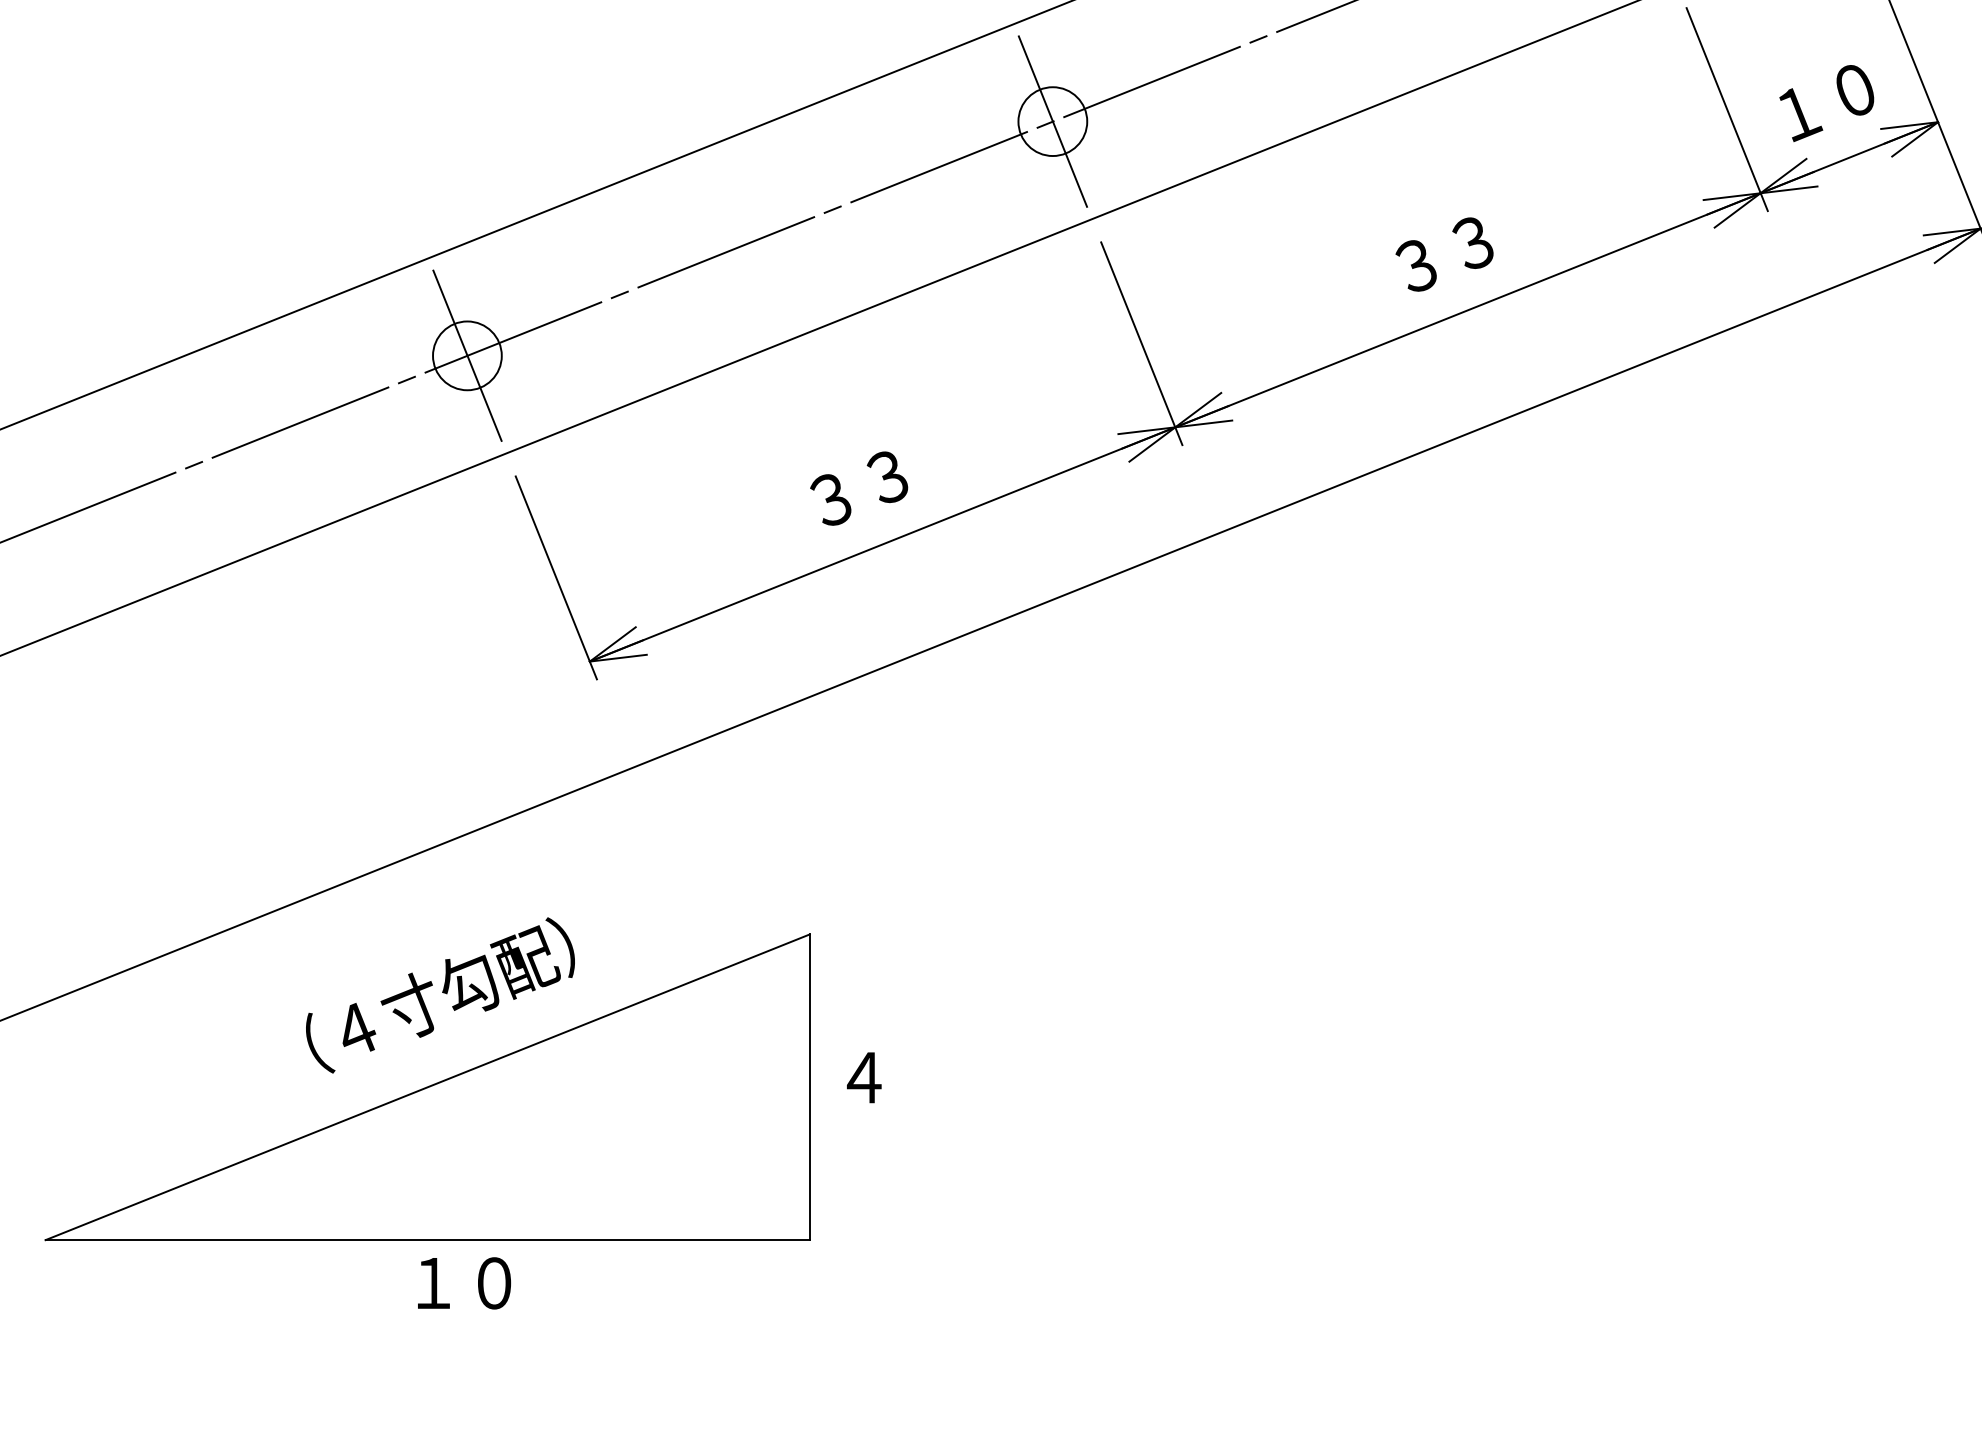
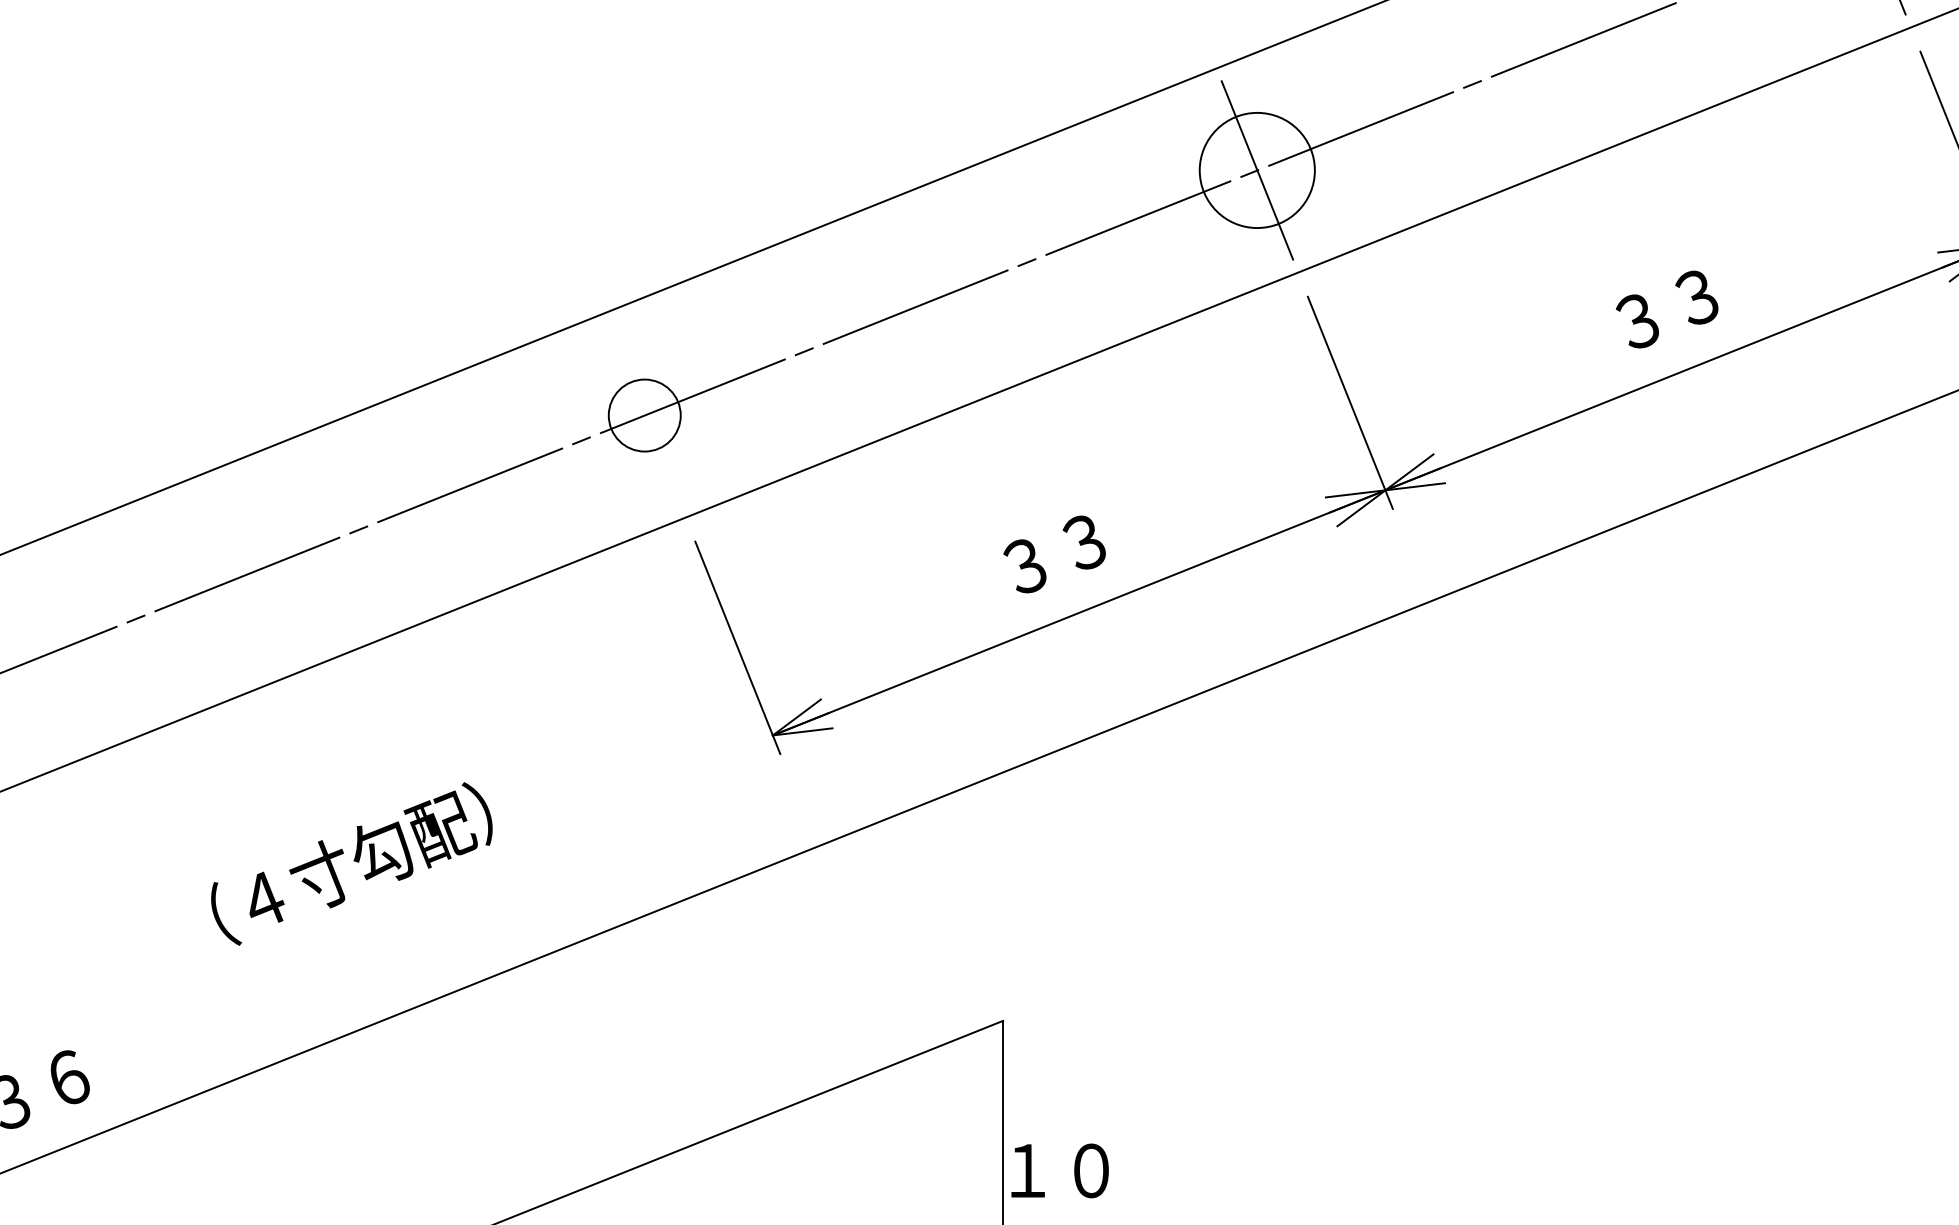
circle: (1052, 121) -> (1256, 170), size x1.6
line: (467, 355) -> (644, 415), removed
text: (440, 995) -> (351, 864), moved
text: (863, 1077) -> (1059, 1170), ４ -> １０

